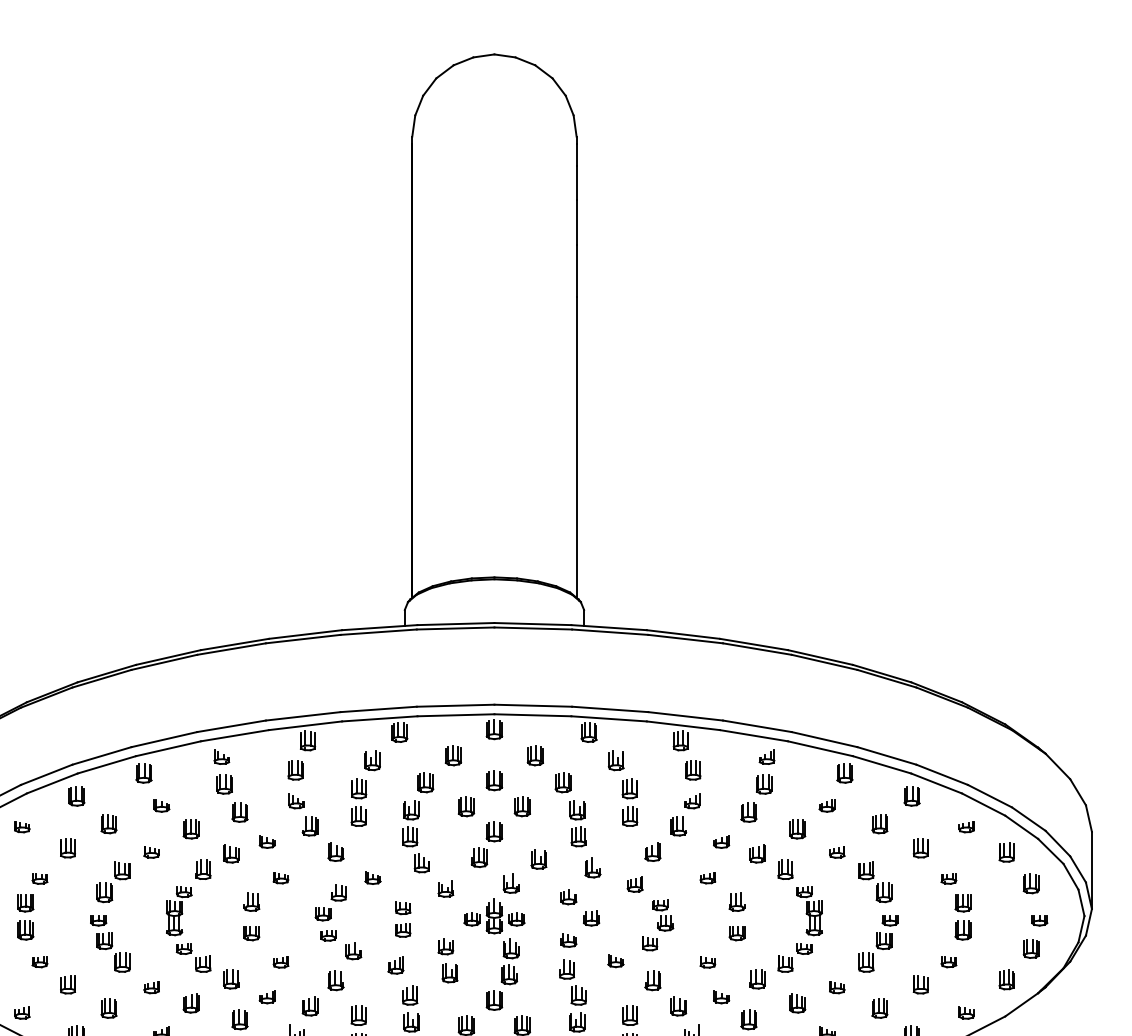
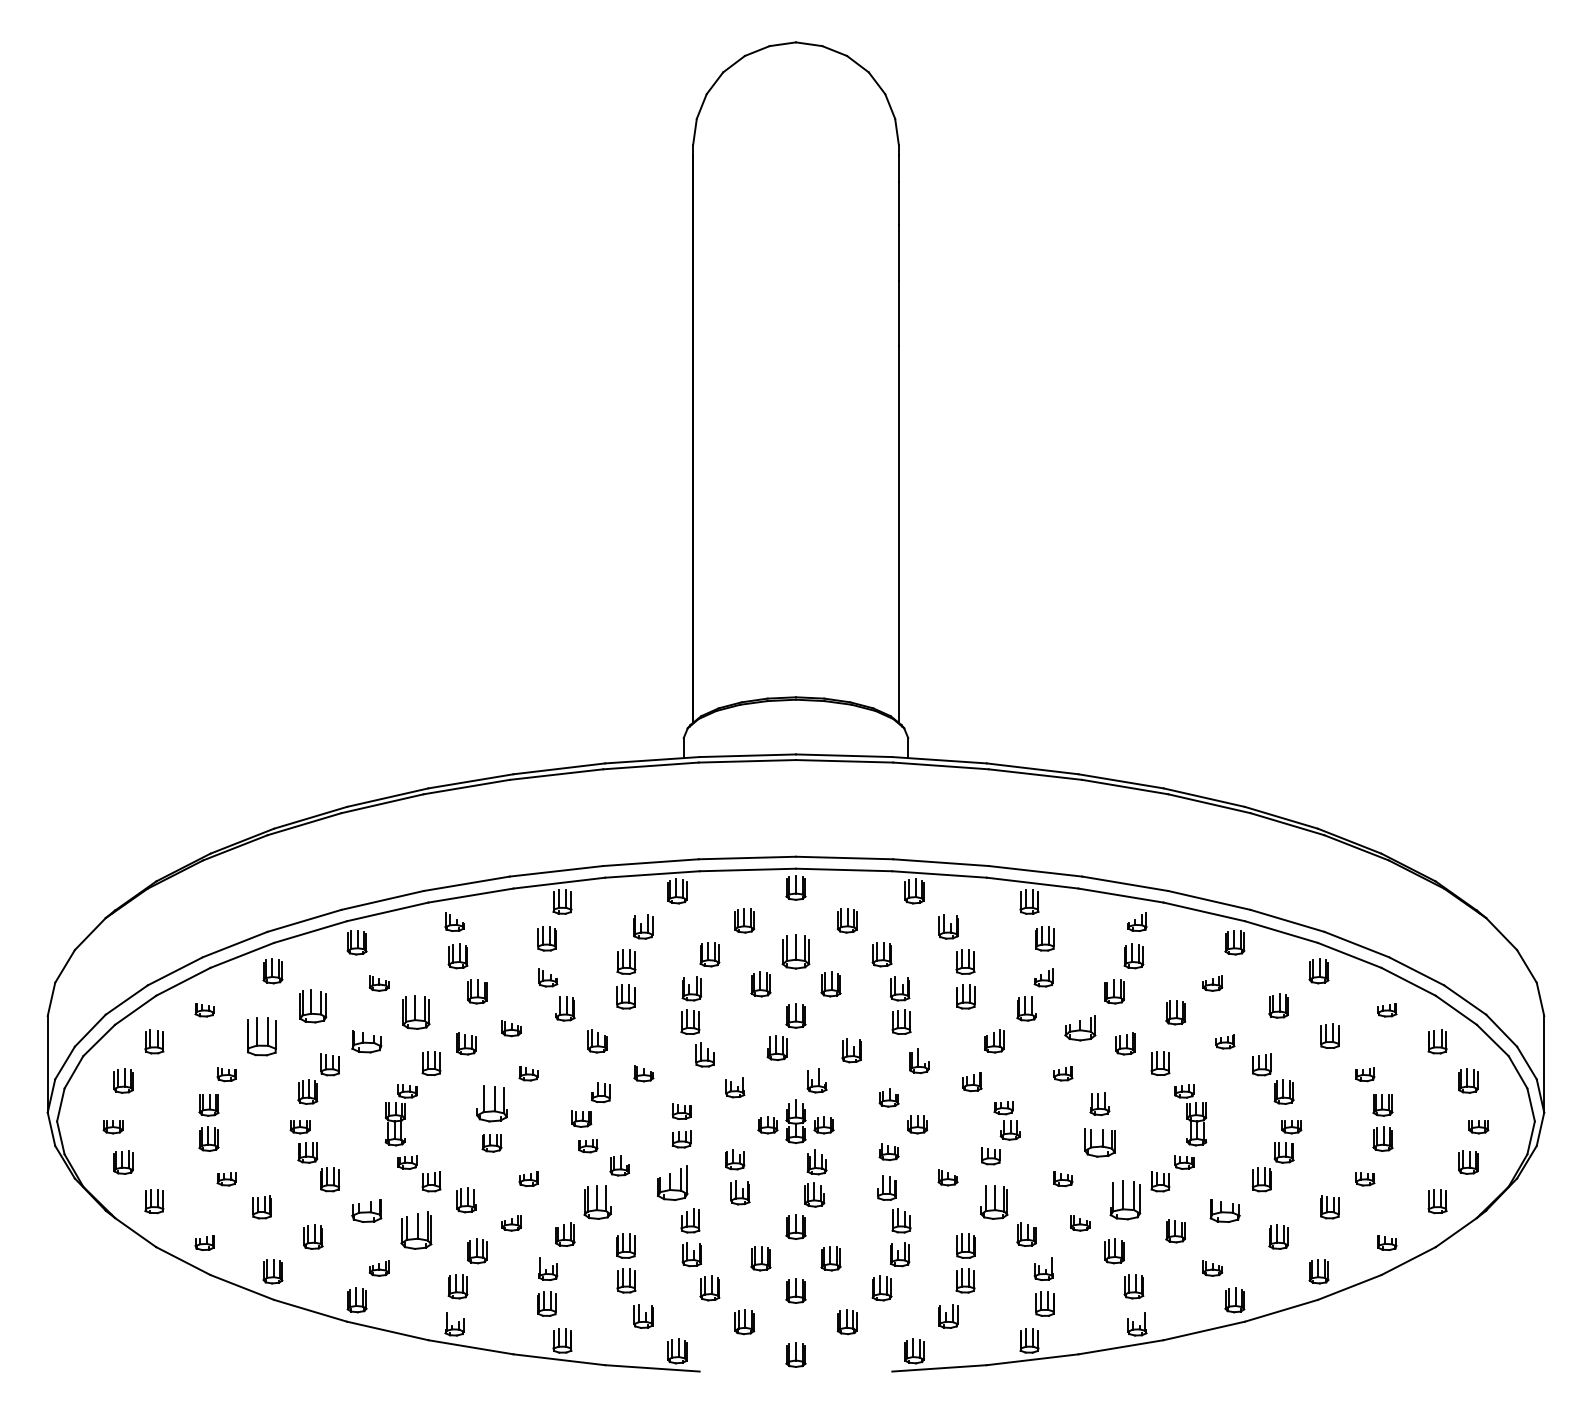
part: (494, 780) -> (795, 951), size x1.4
part: (109, 823) -> (313, 1005), size x1.4
part: (190, 829) -> (415, 1012), size x1.4
part: (721, 841) -> (1080, 1028), size x1.6
part: (67, 847) -> (261, 1035), size x1.6
part: (151, 852) -> (366, 1041), size x1.6
part: (251, 902) -> (491, 1104), size x1.6
part: (736, 933) -> (1099, 1143), size x1.6
part: (395, 964) -> (672, 1182), size x1.6
part: (757, 979) -> (1125, 1200), size x1.6
part: (335, 980) -> (597, 1202), size x1.4
part: (652, 980) -> (994, 1202), size x1.4
part: (151, 987) -> (366, 1211), size x1.6
part: (837, 987) -> (1225, 1211), size x1.6
part: (190, 1003) -> (415, 1231), size x1.6

